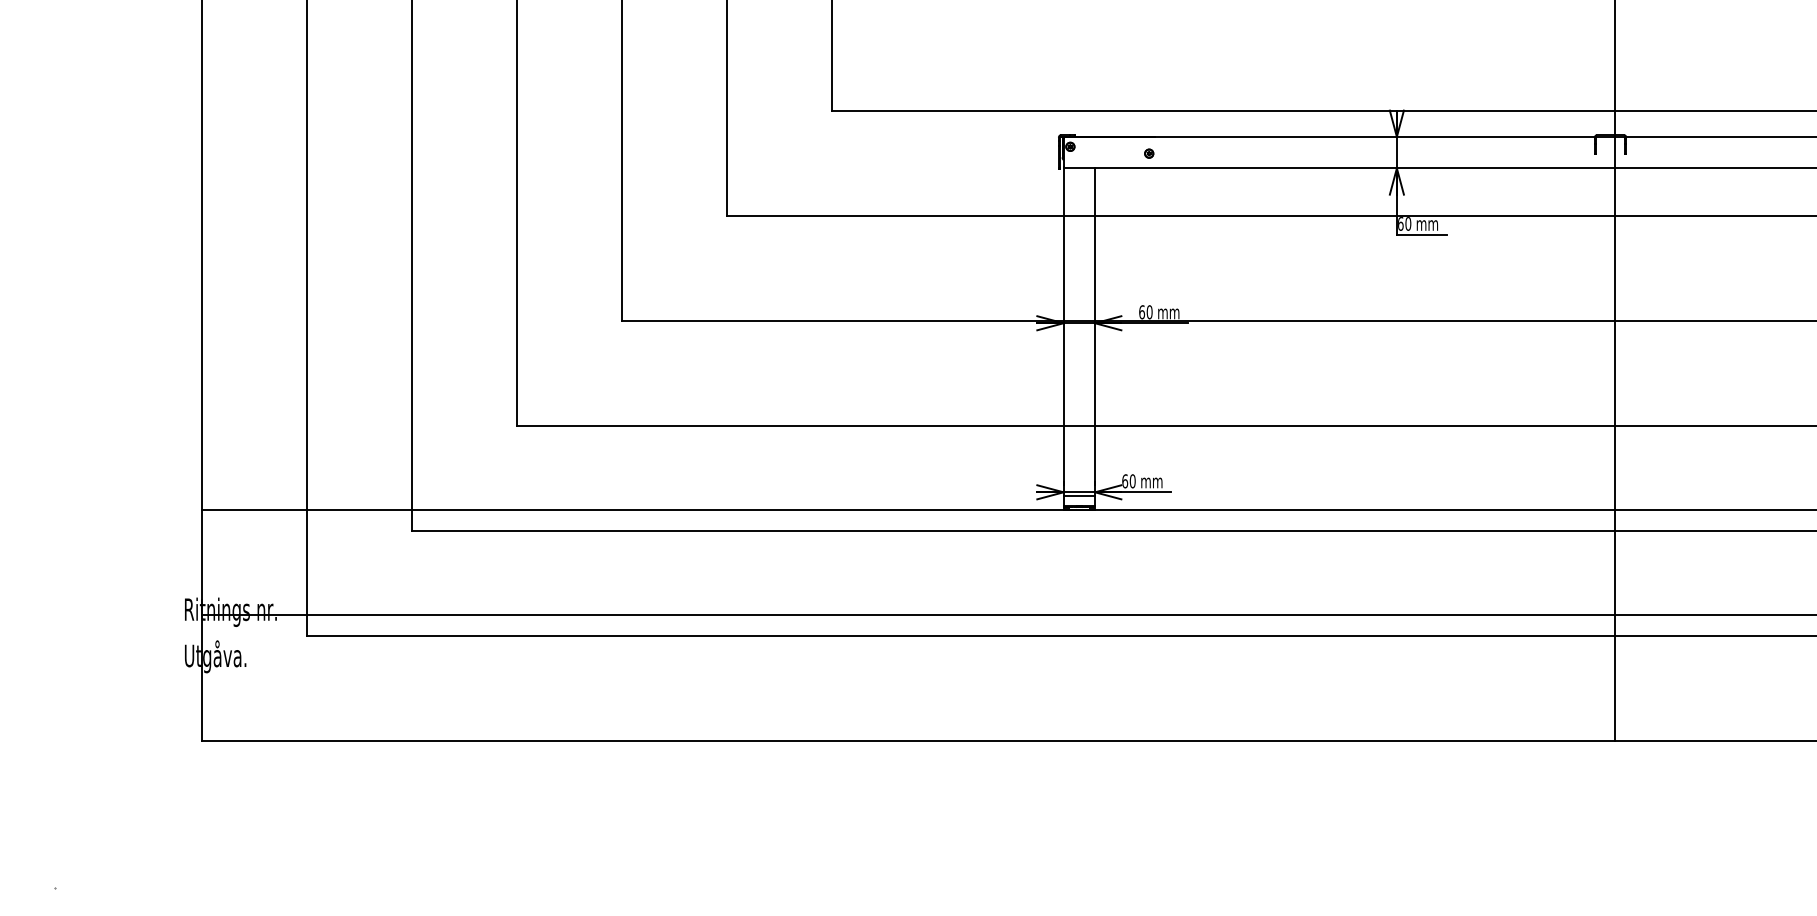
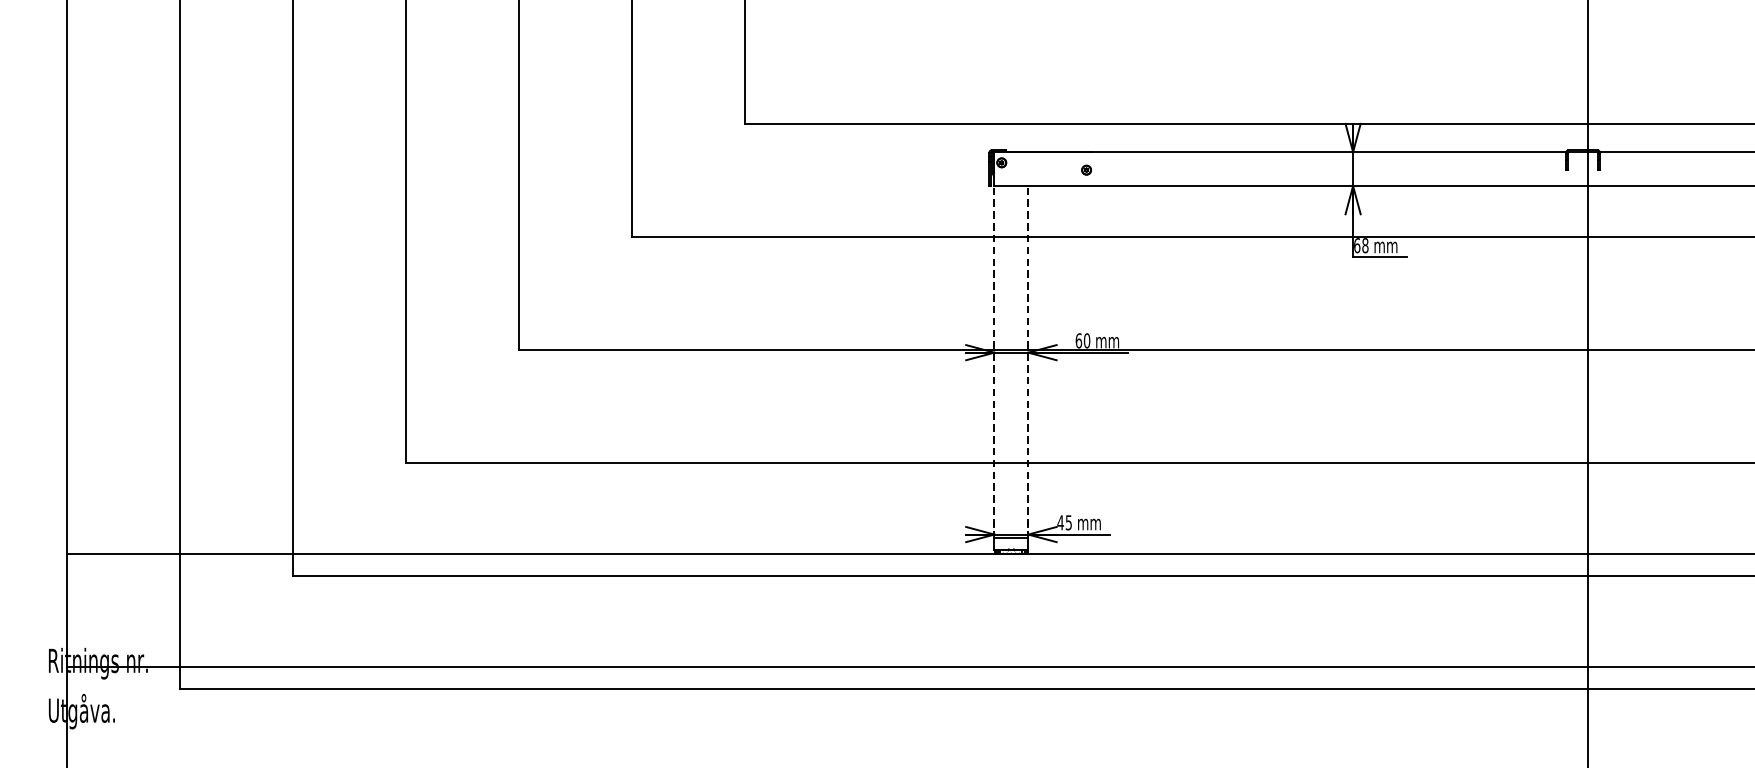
text: (1408, 223) -> (1365, 245), 60 -> 68
line: (1063, 332) -> (994, 362), solid -> dashed
line: (1095, 332) -> (1028, 362), solid -> dashed
text: (1128, 481) -> (1064, 522), 60 -> 45

